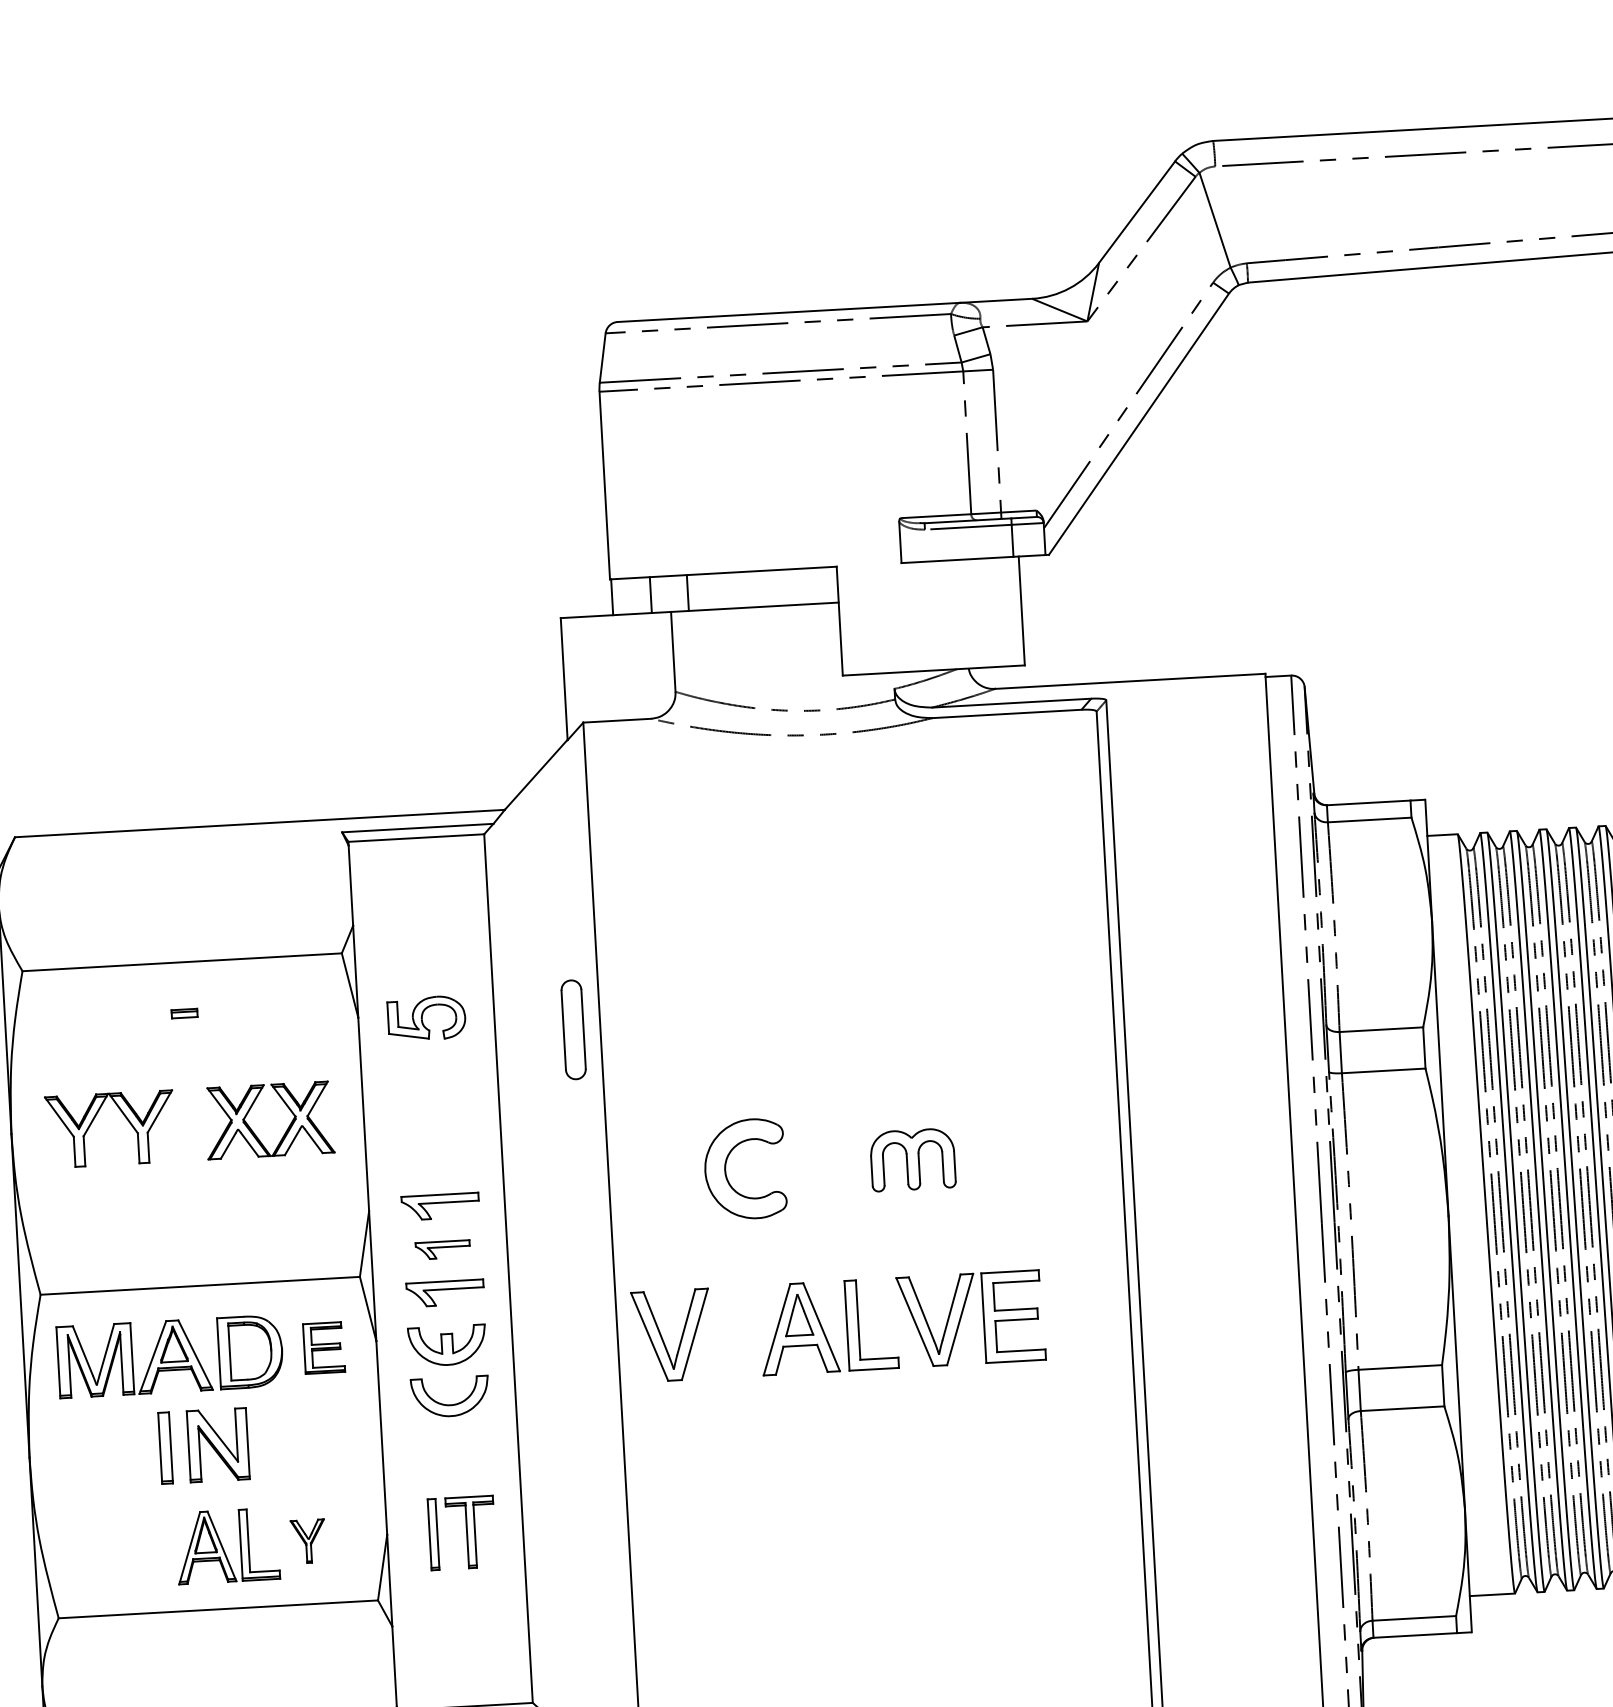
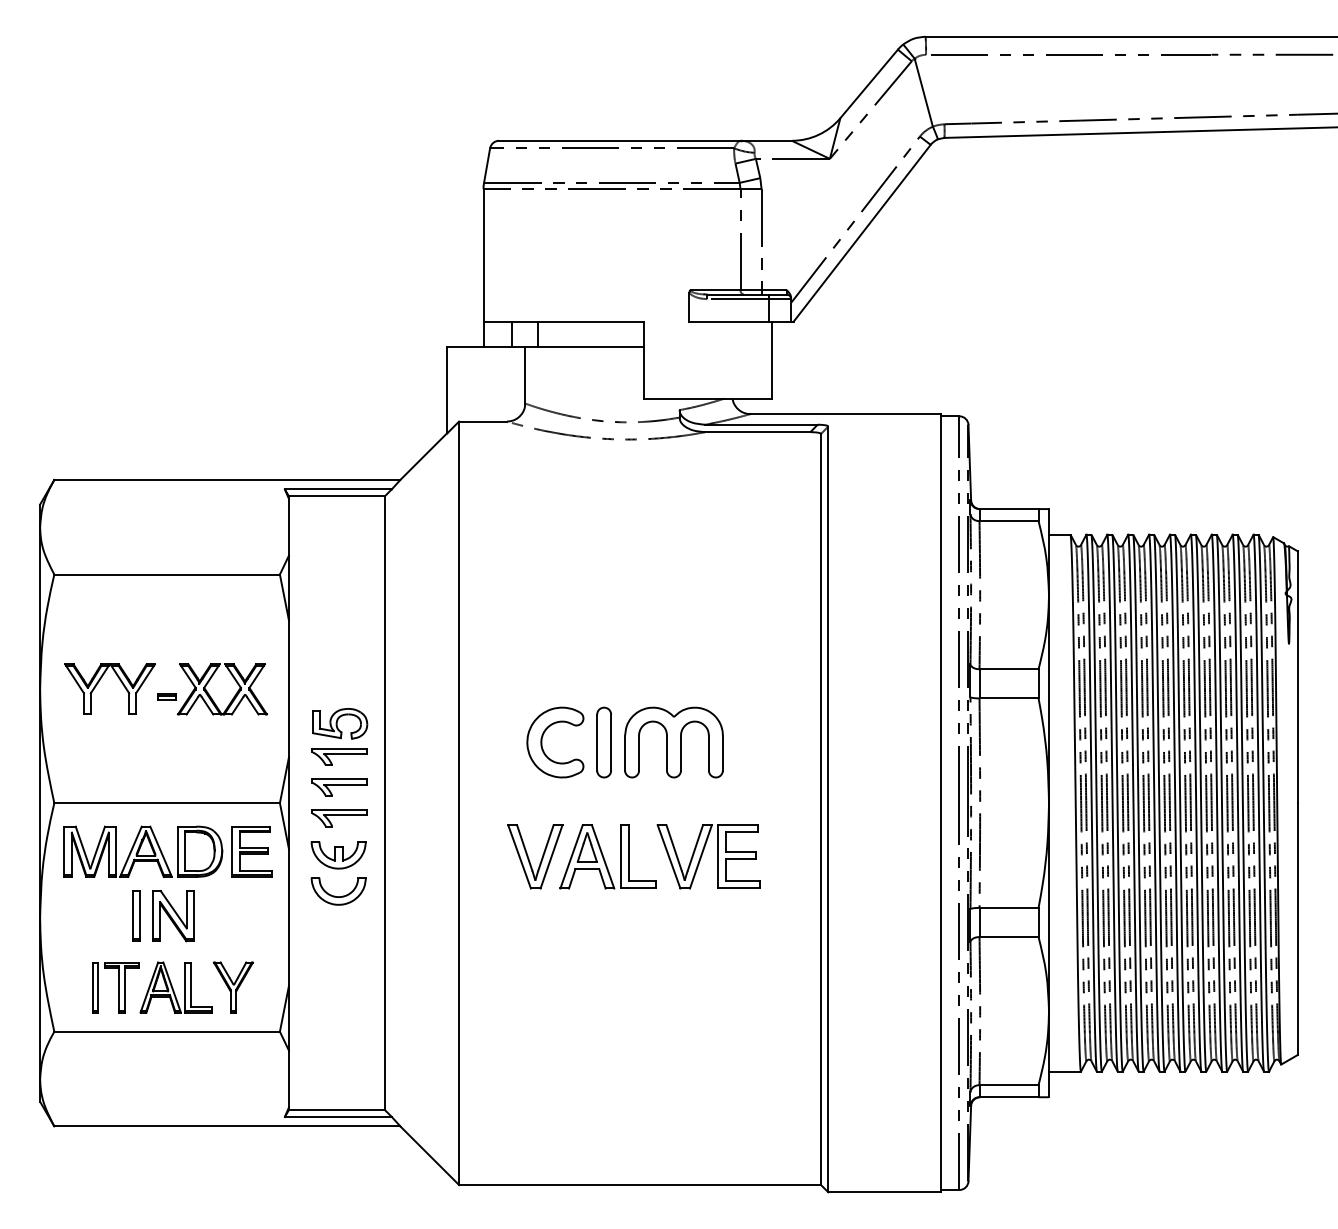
part: (184, 1013) -> (166, 696), moved
part: (427, 1018) -> (340, 723), moved
part: (572, 1029) -> (603, 742), moved
part: (912, 1159) -> (673, 742), size x1.67
part: (443, 1250) -> (339, 787), size x1.43
part: (680, 1336) -> (541, 857), moved
part: (323, 1347) -> (251, 851), size x1.43
part: (461, 1532) -> (115, 987), moved
part: (307, 1541) -> (232, 987), size x1.67

